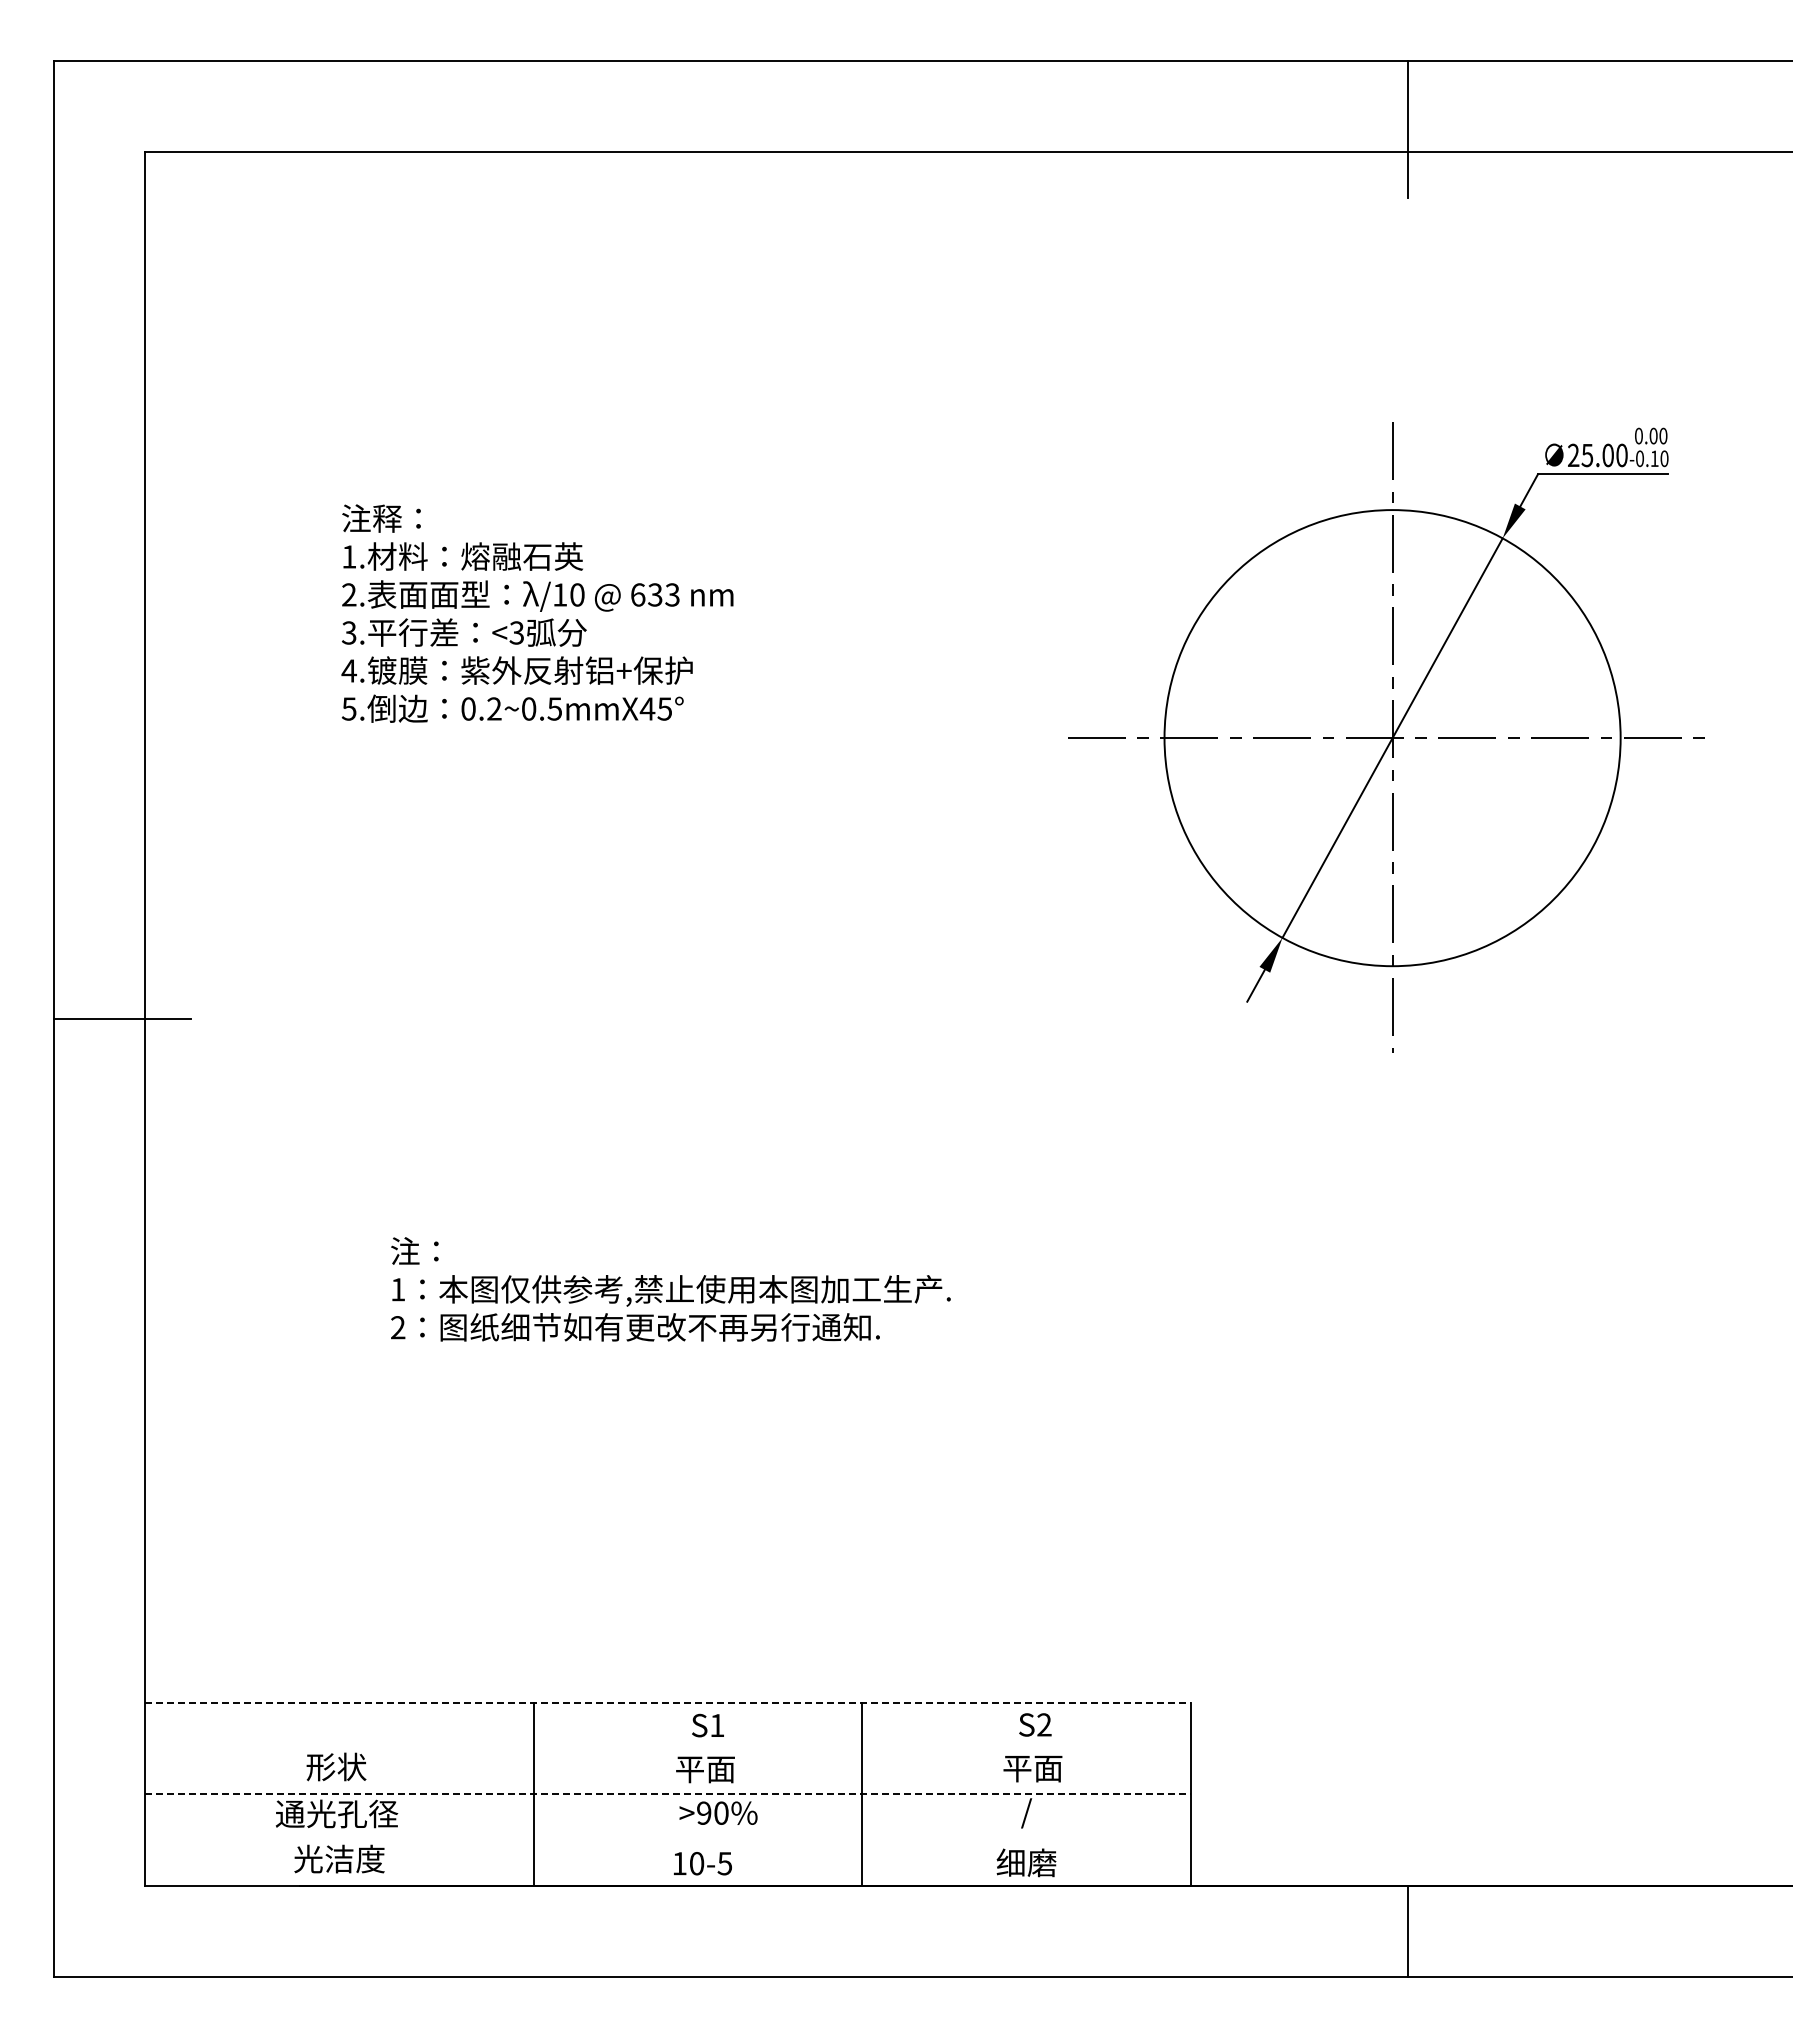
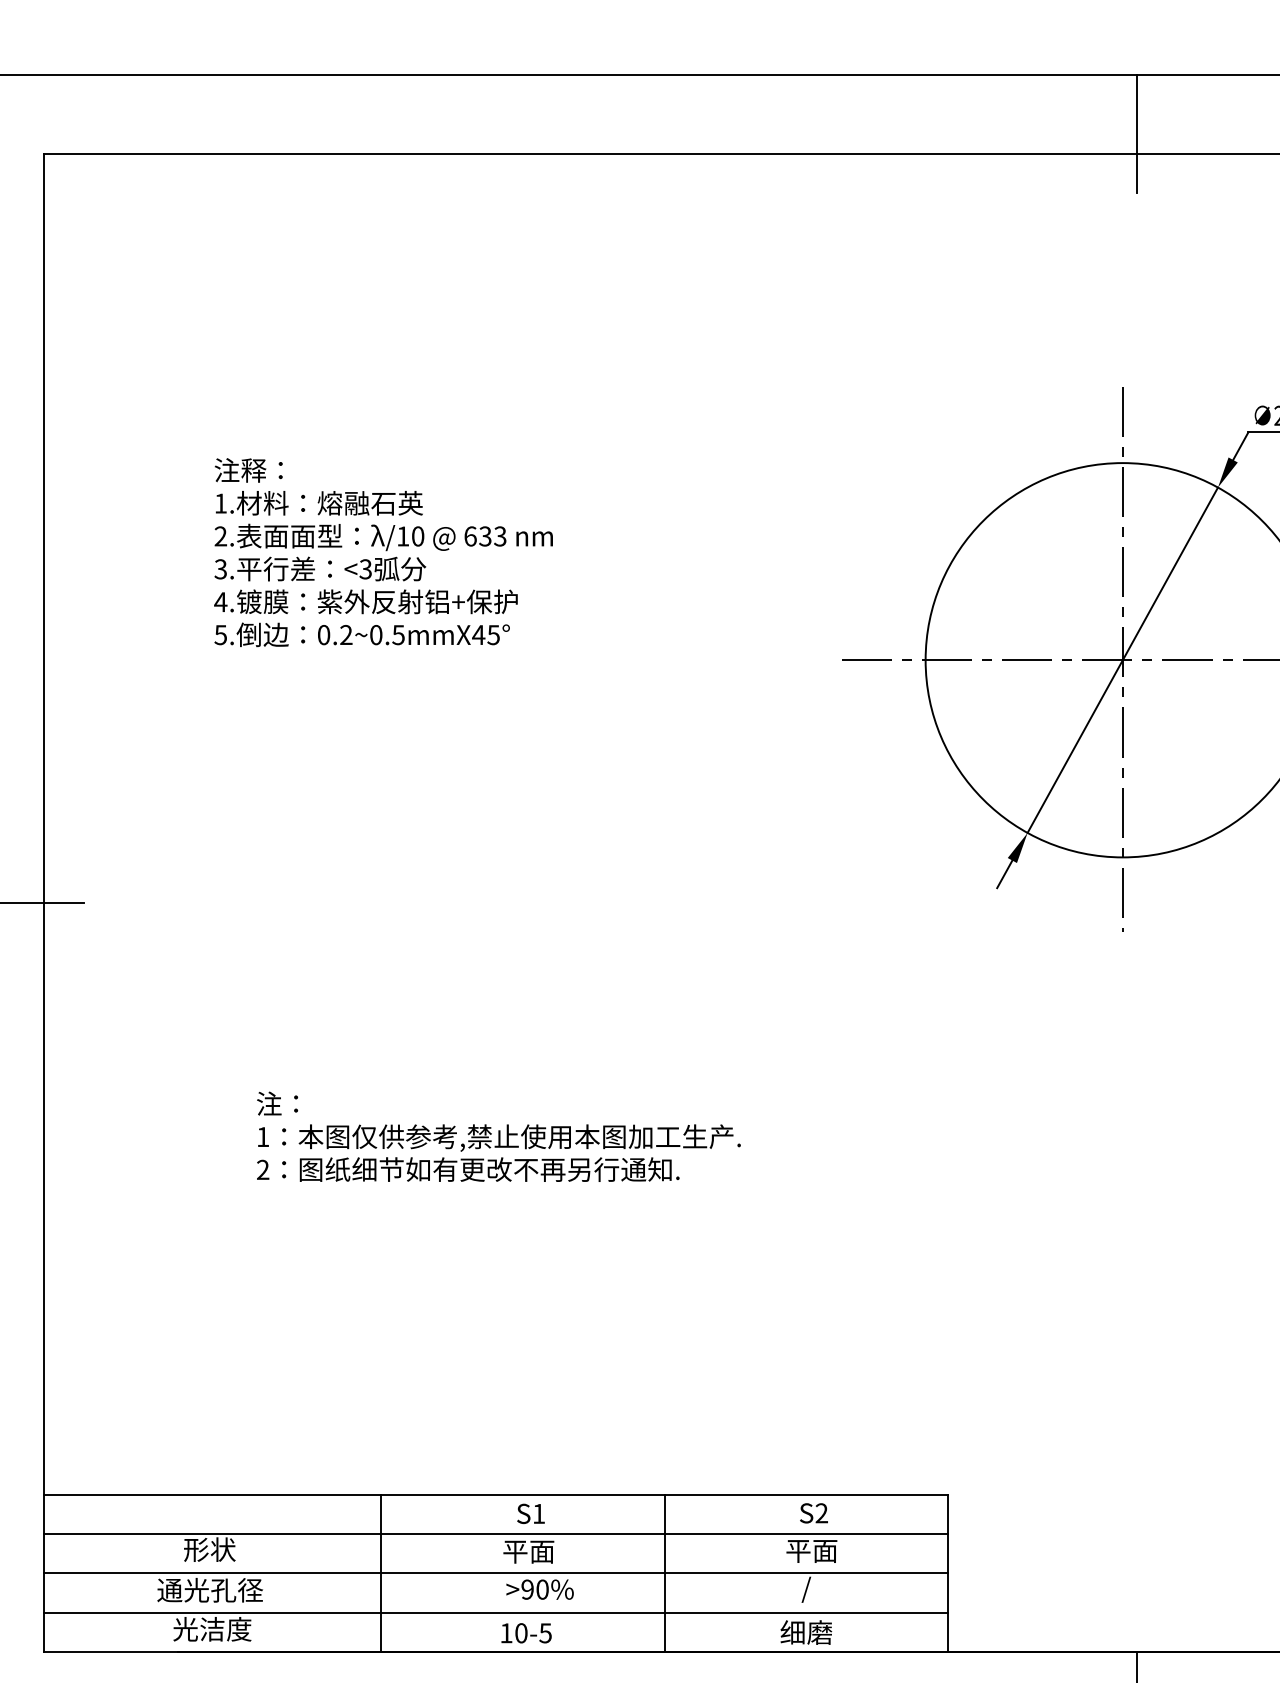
line: (667, 1703) -> (495, 1494), dashed -> solid
line: (667, 1748) -> (495, 1533), added
line: (667, 1794) -> (495, 1573), dashed -> solid
line: (667, 1840) -> (495, 1613), added

